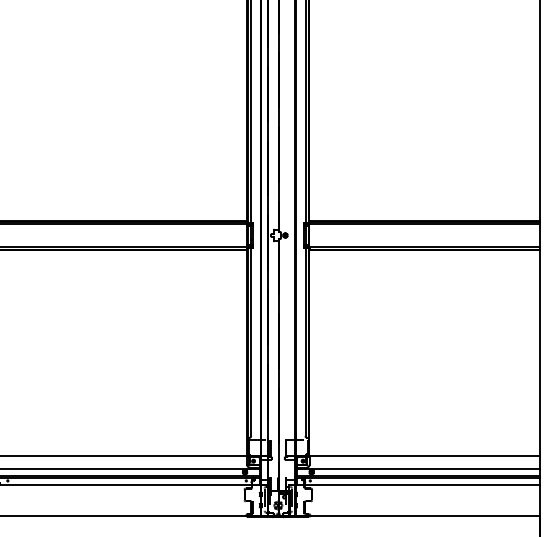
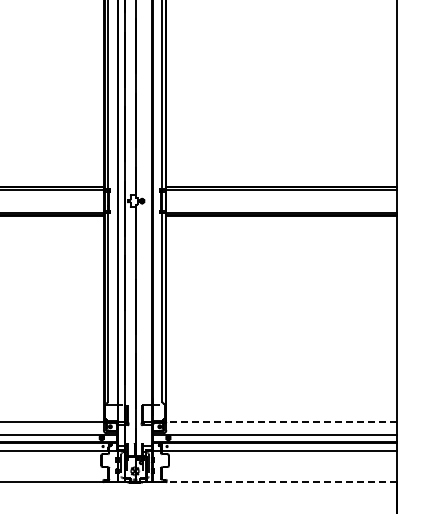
line: (424, 455) -> (281, 421), solid -> dashed
line: (411, 516) -> (268, 482), solid -> dashed

